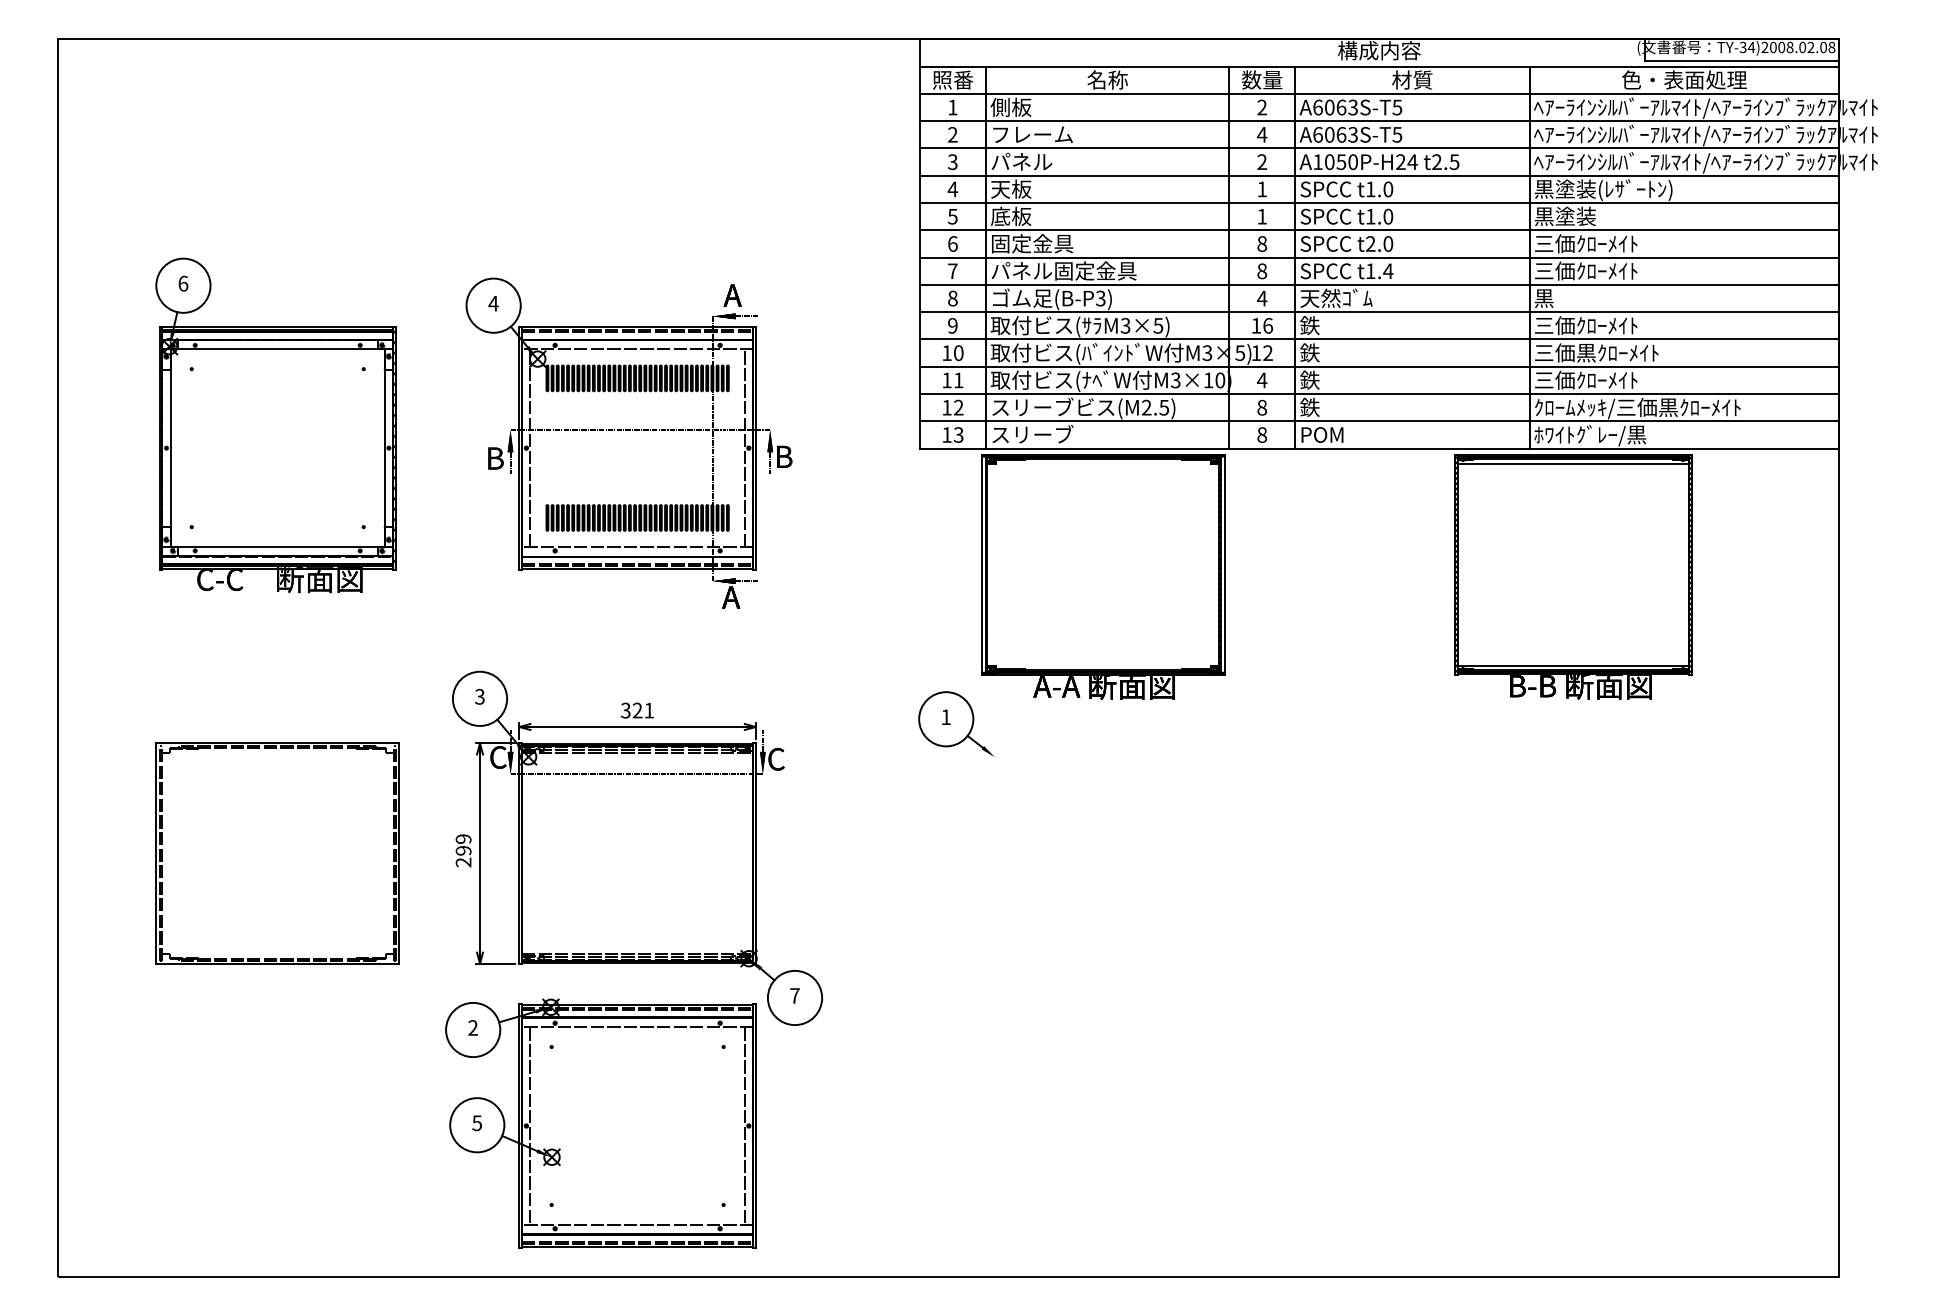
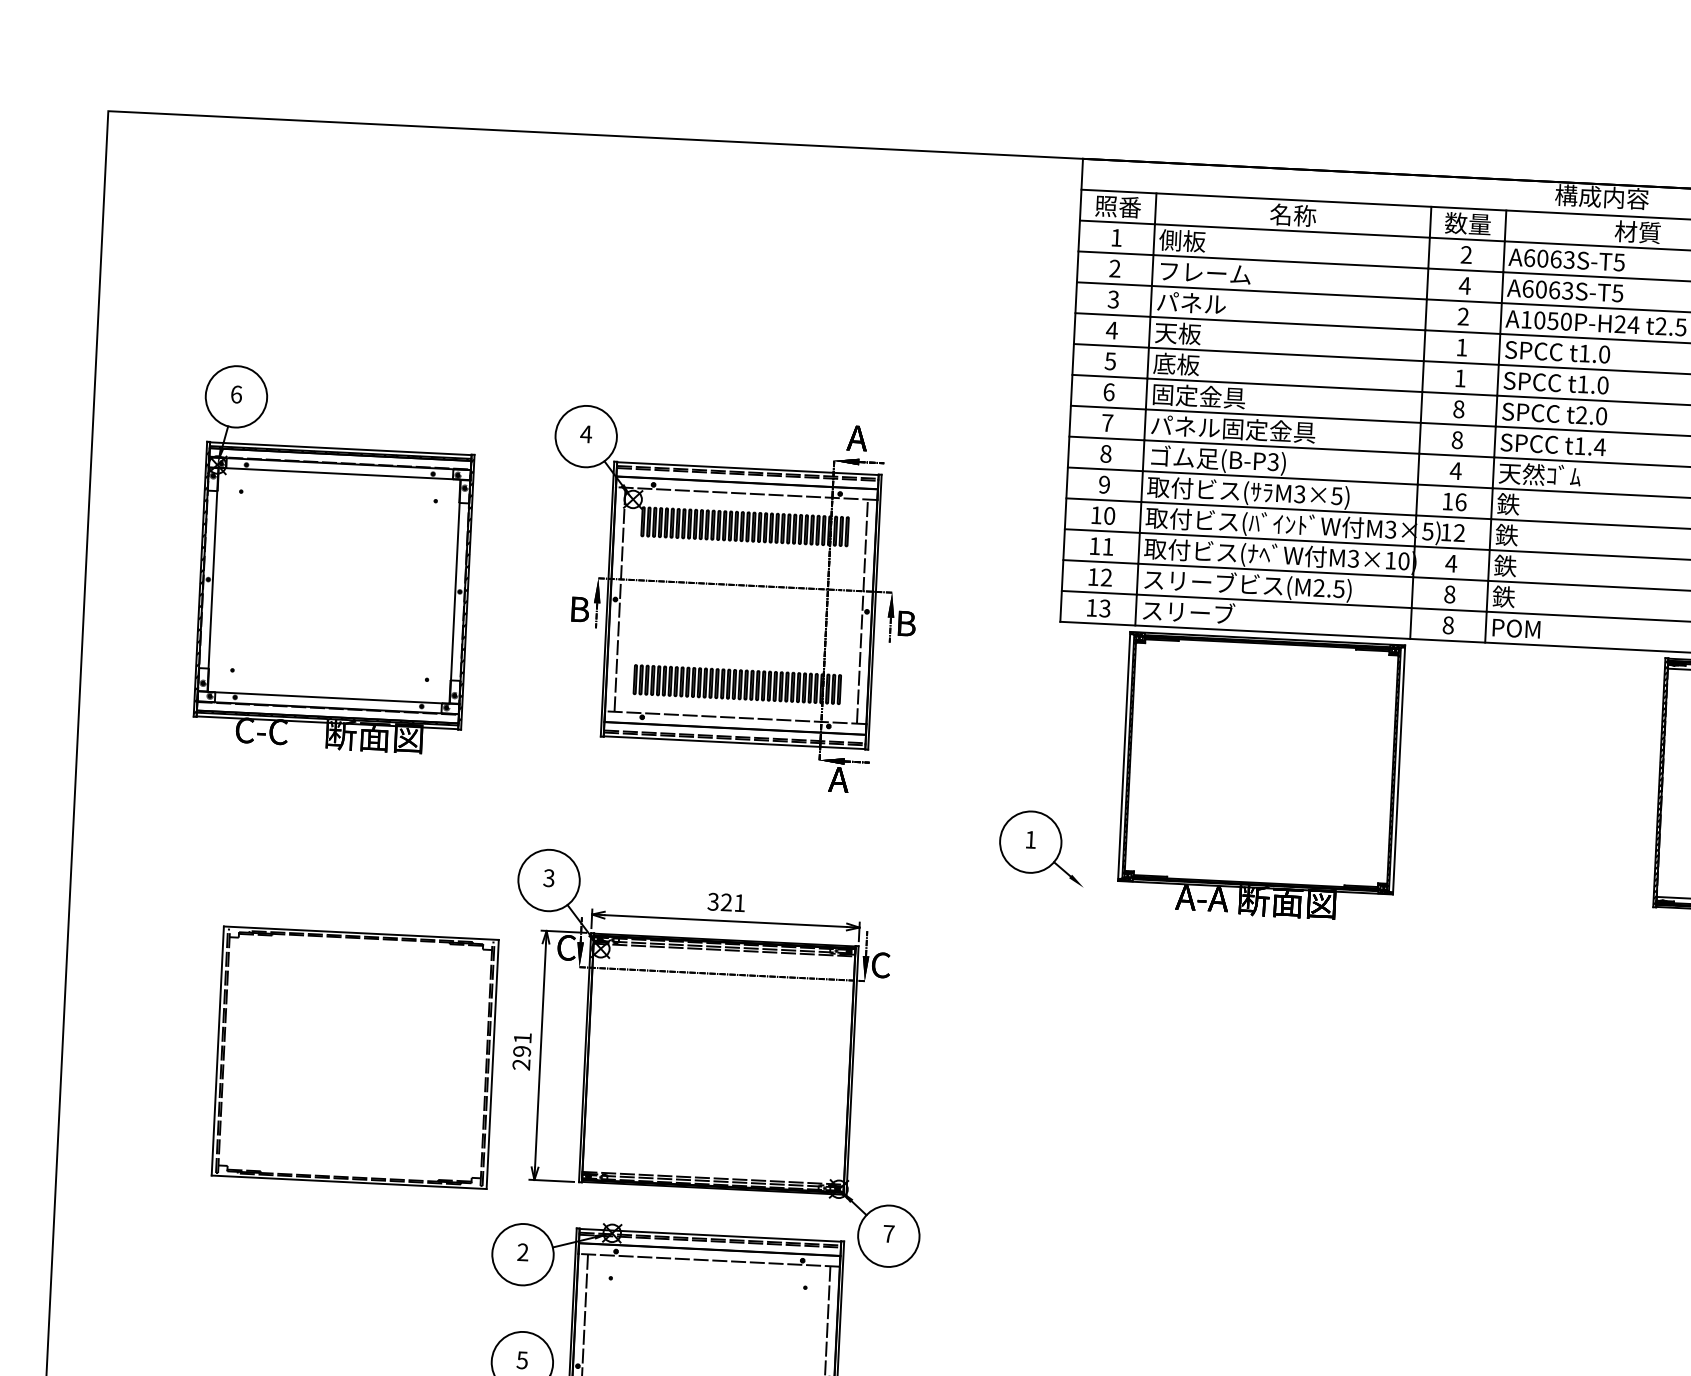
part: (956, 723) -> (1042, 847), moved
text: (463, 838) -> (522, 1037), 299 -> 291
part: (277, 853) -> (355, 1057), moved

